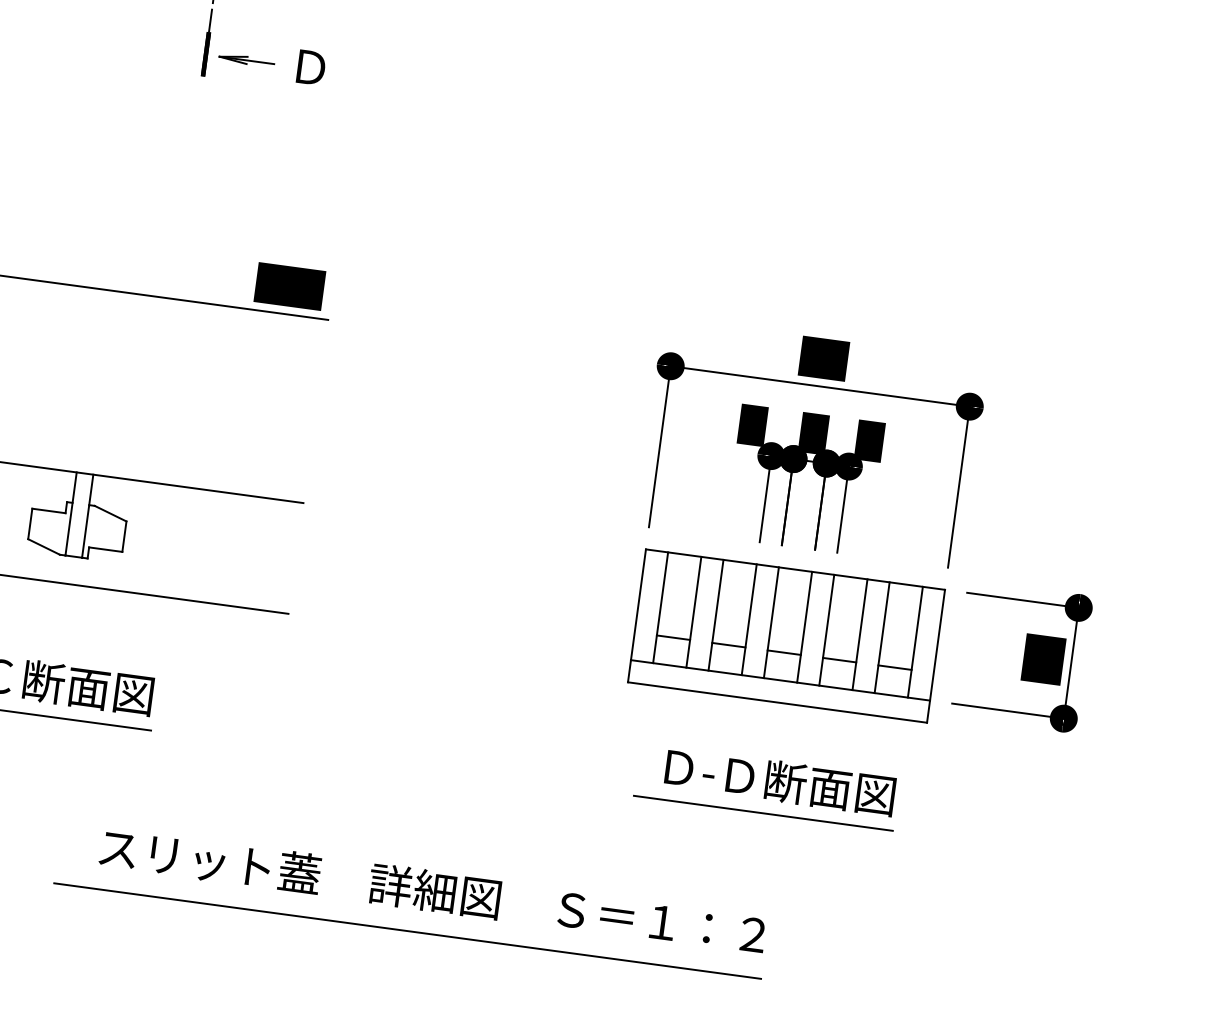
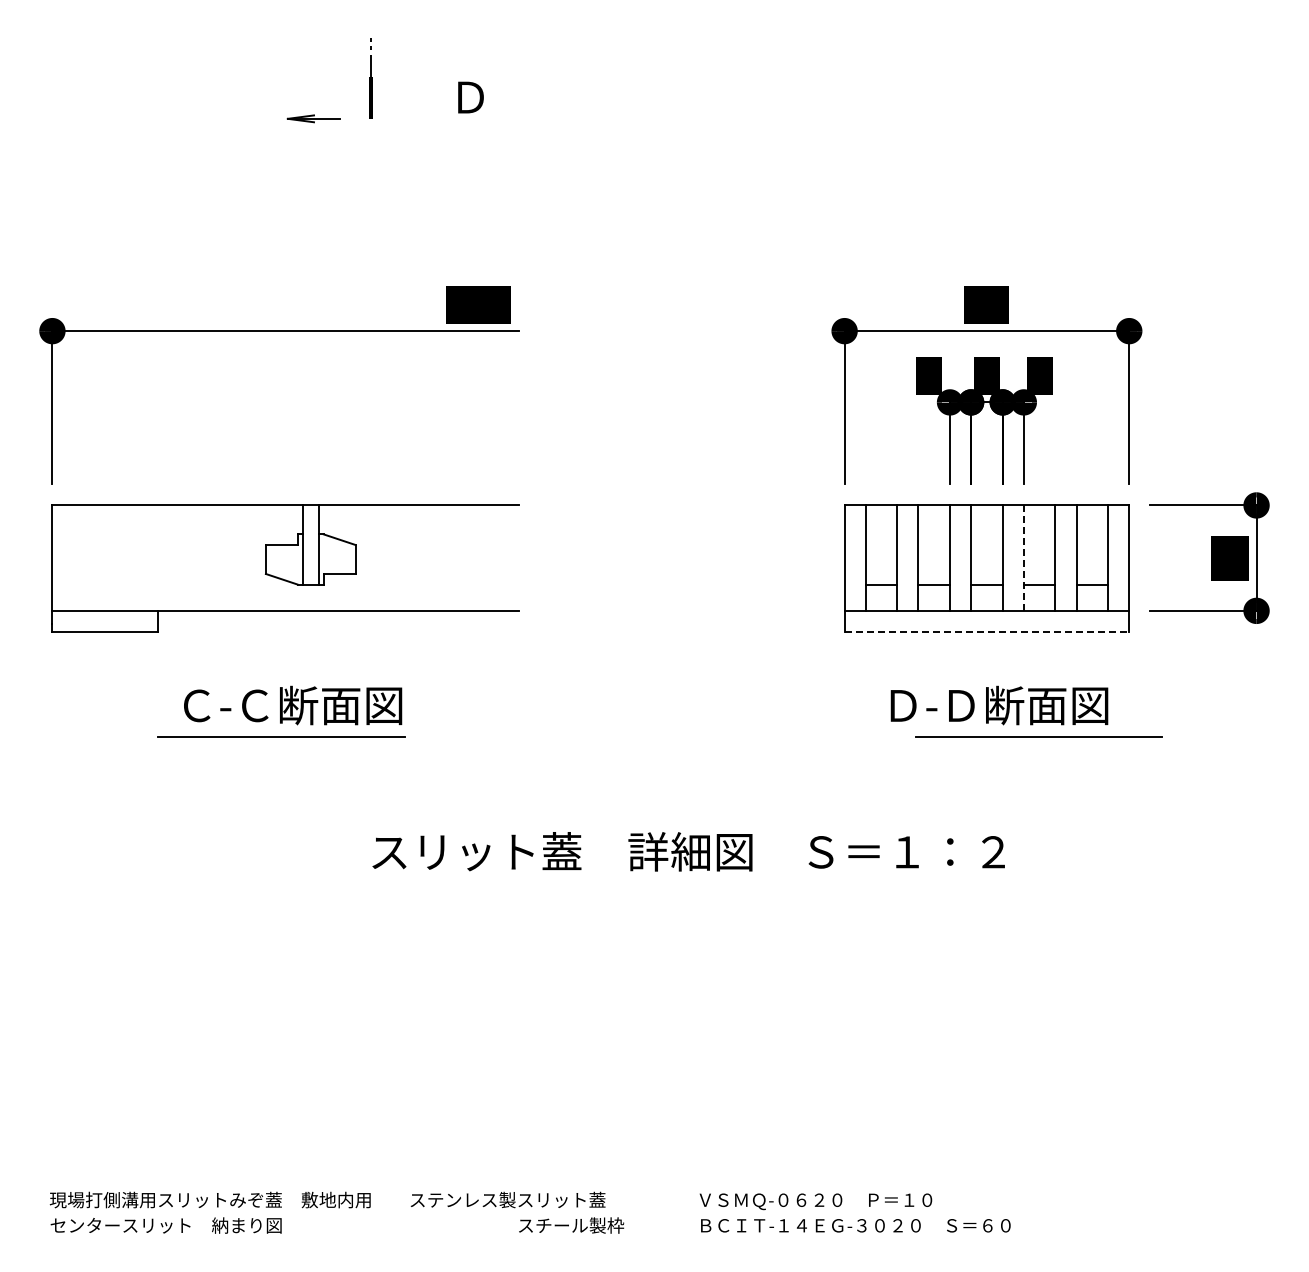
part: (246, 60) -> (313, 118), moved
line: (826, 630) -> (1023, 558), solid -> dashed
line: (778, 702) -> (987, 631), solid -> dashed
line: (763, 812) -> (1038, 736), moved
line: (406, 931) -> (669, 892), removed

